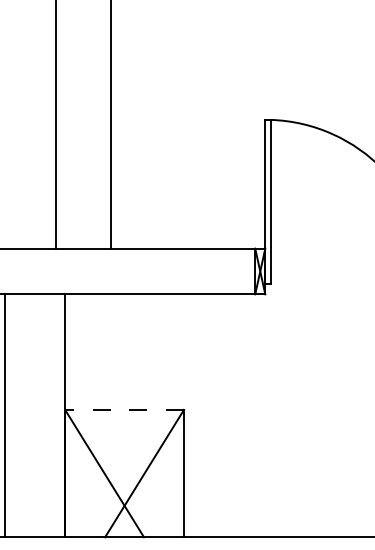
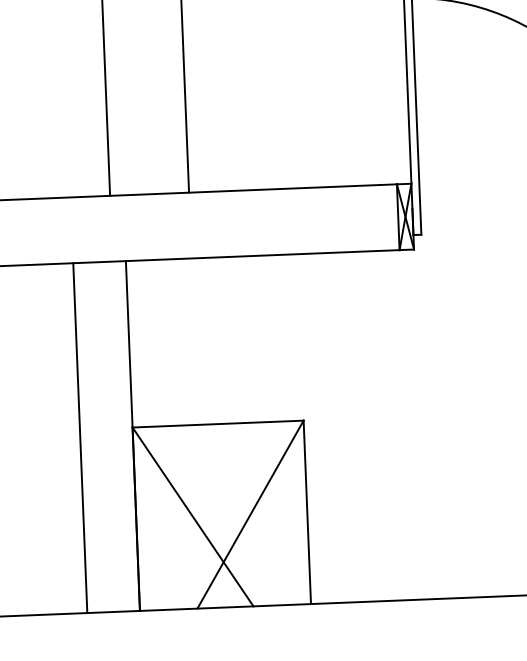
line: (124, 409) -> (217, 423), dashed -> solid
line: (4, 415) -> (80, 437), moved

